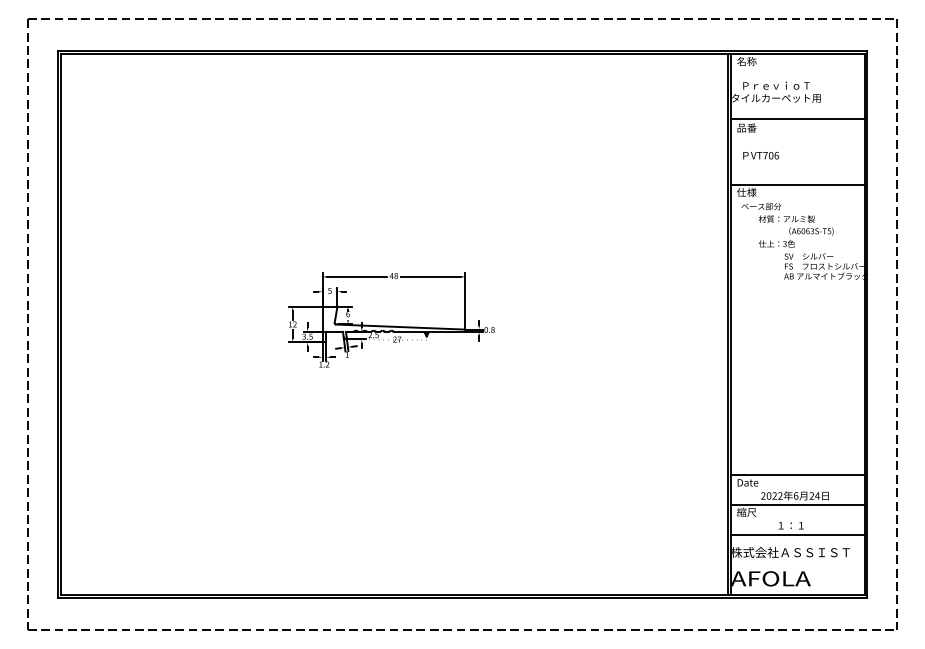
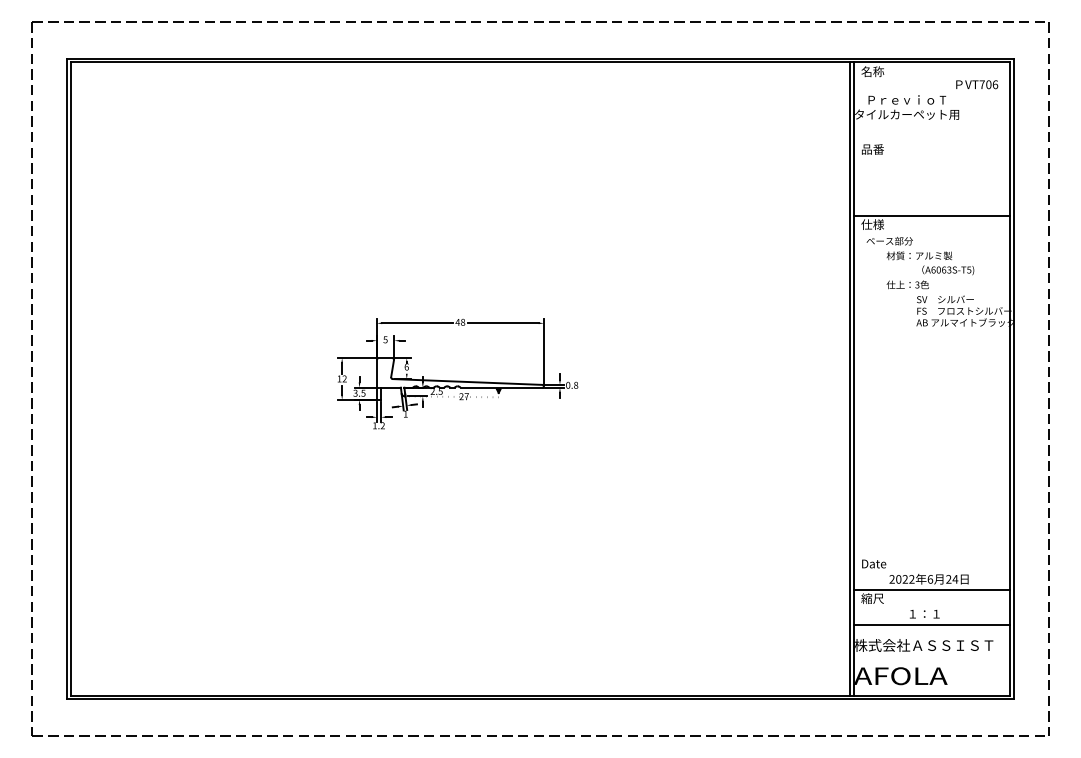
line: (797, 119) -> (931, 139), removed
text: (761, 155) -> (977, 84), moved
line: (797, 475) -> (931, 555), removed

